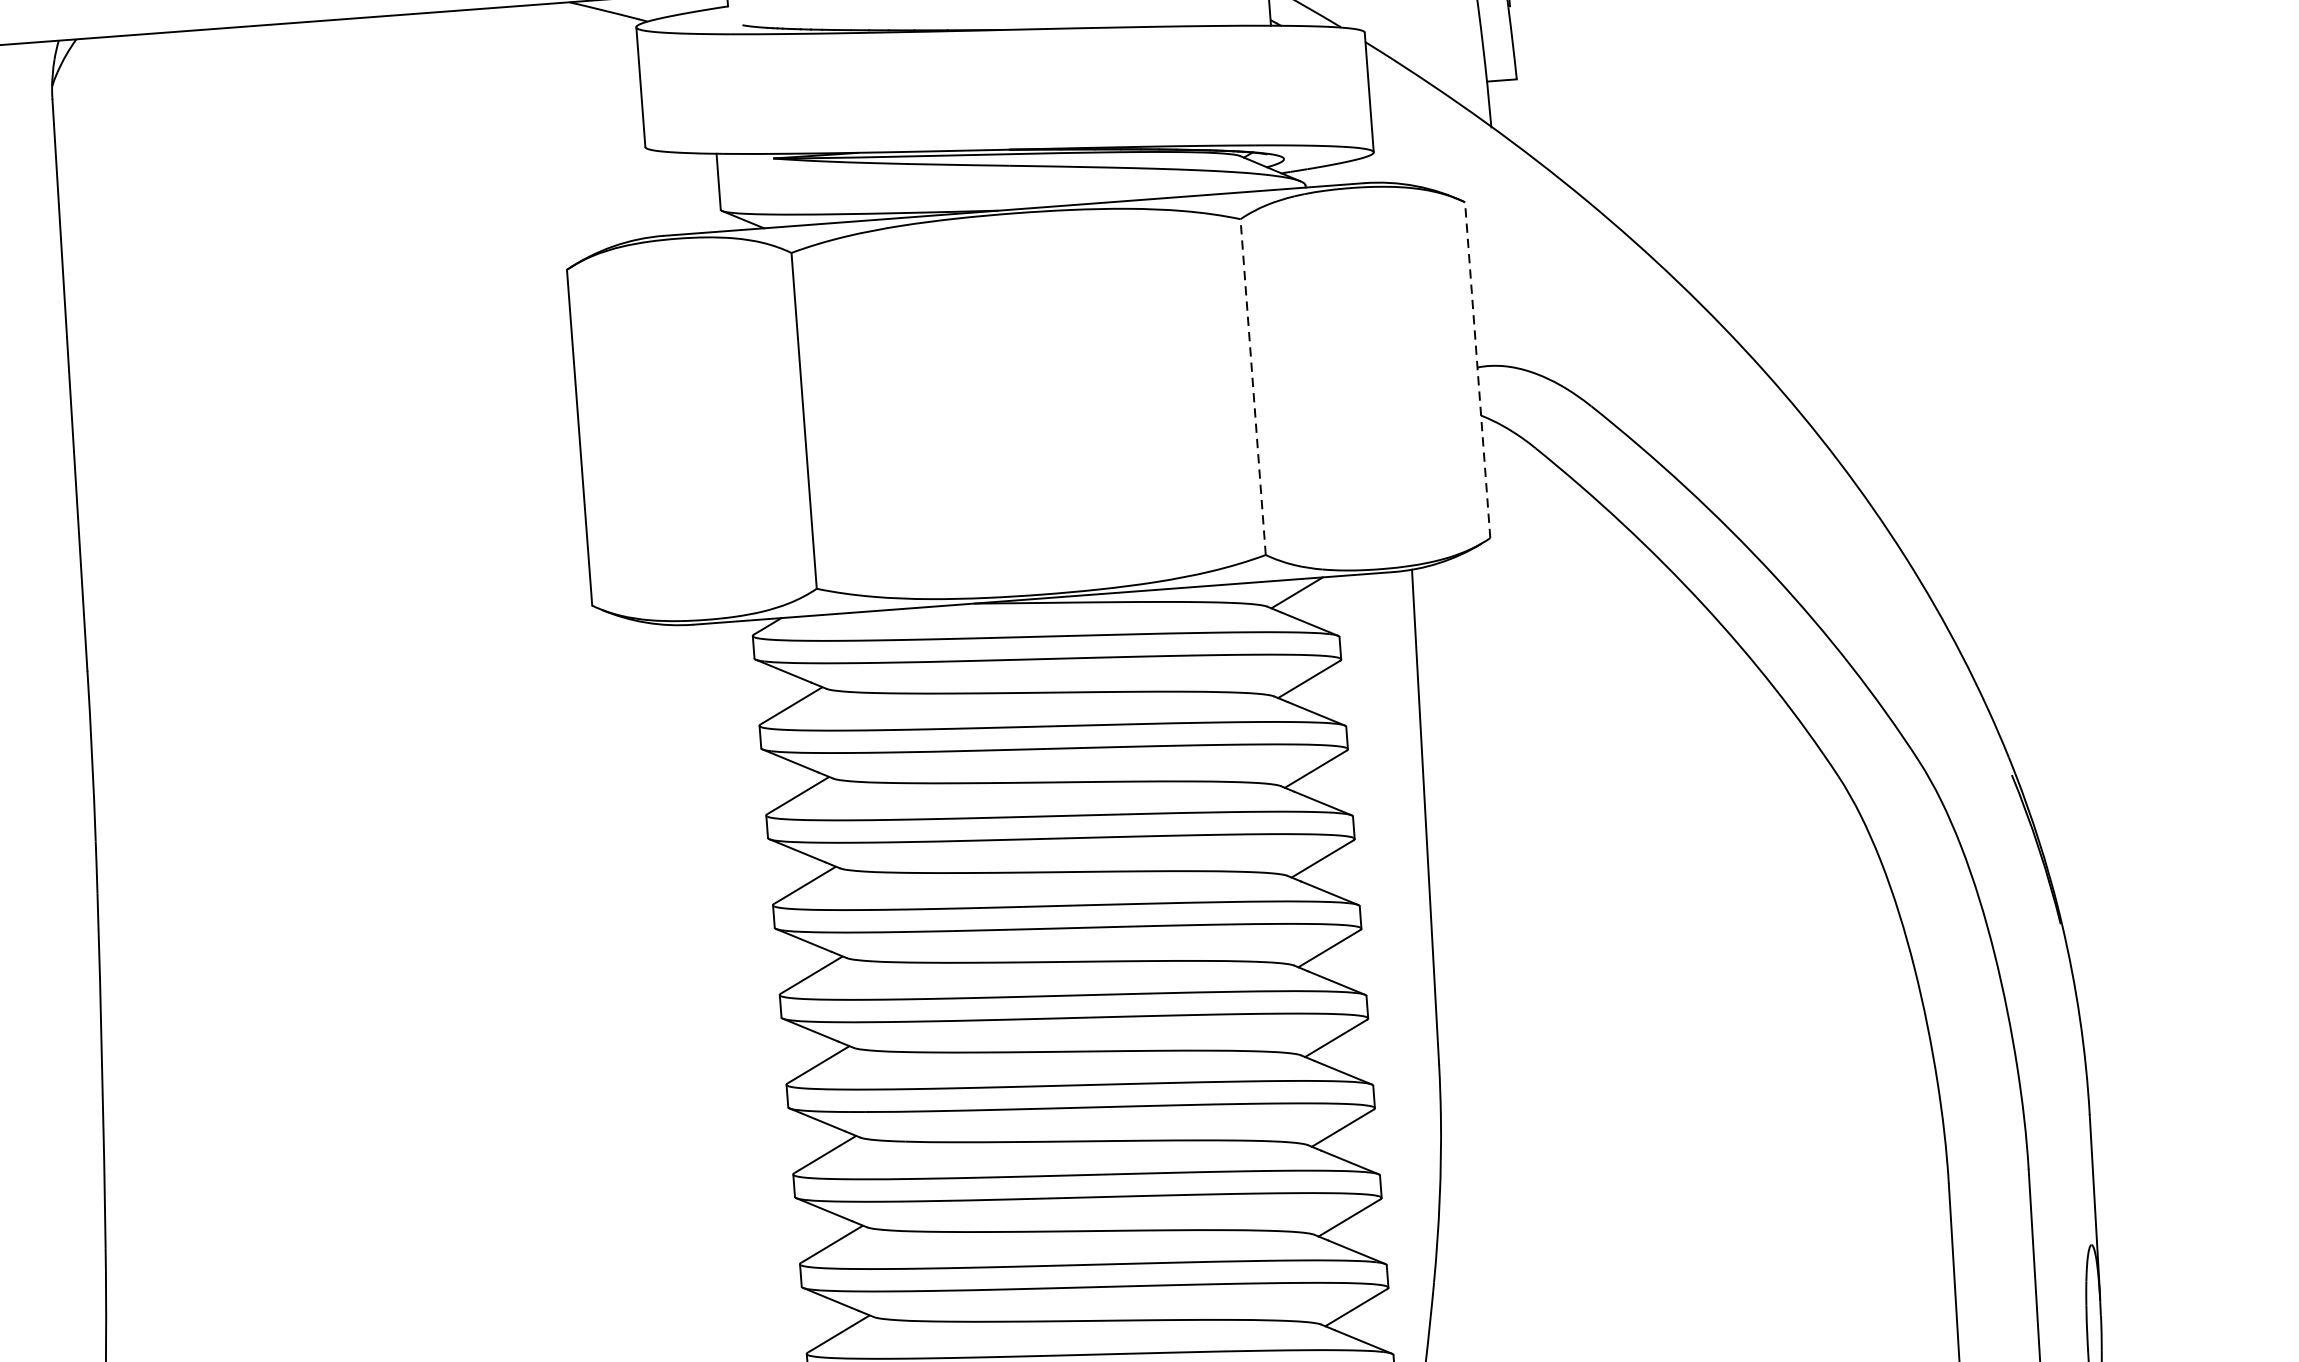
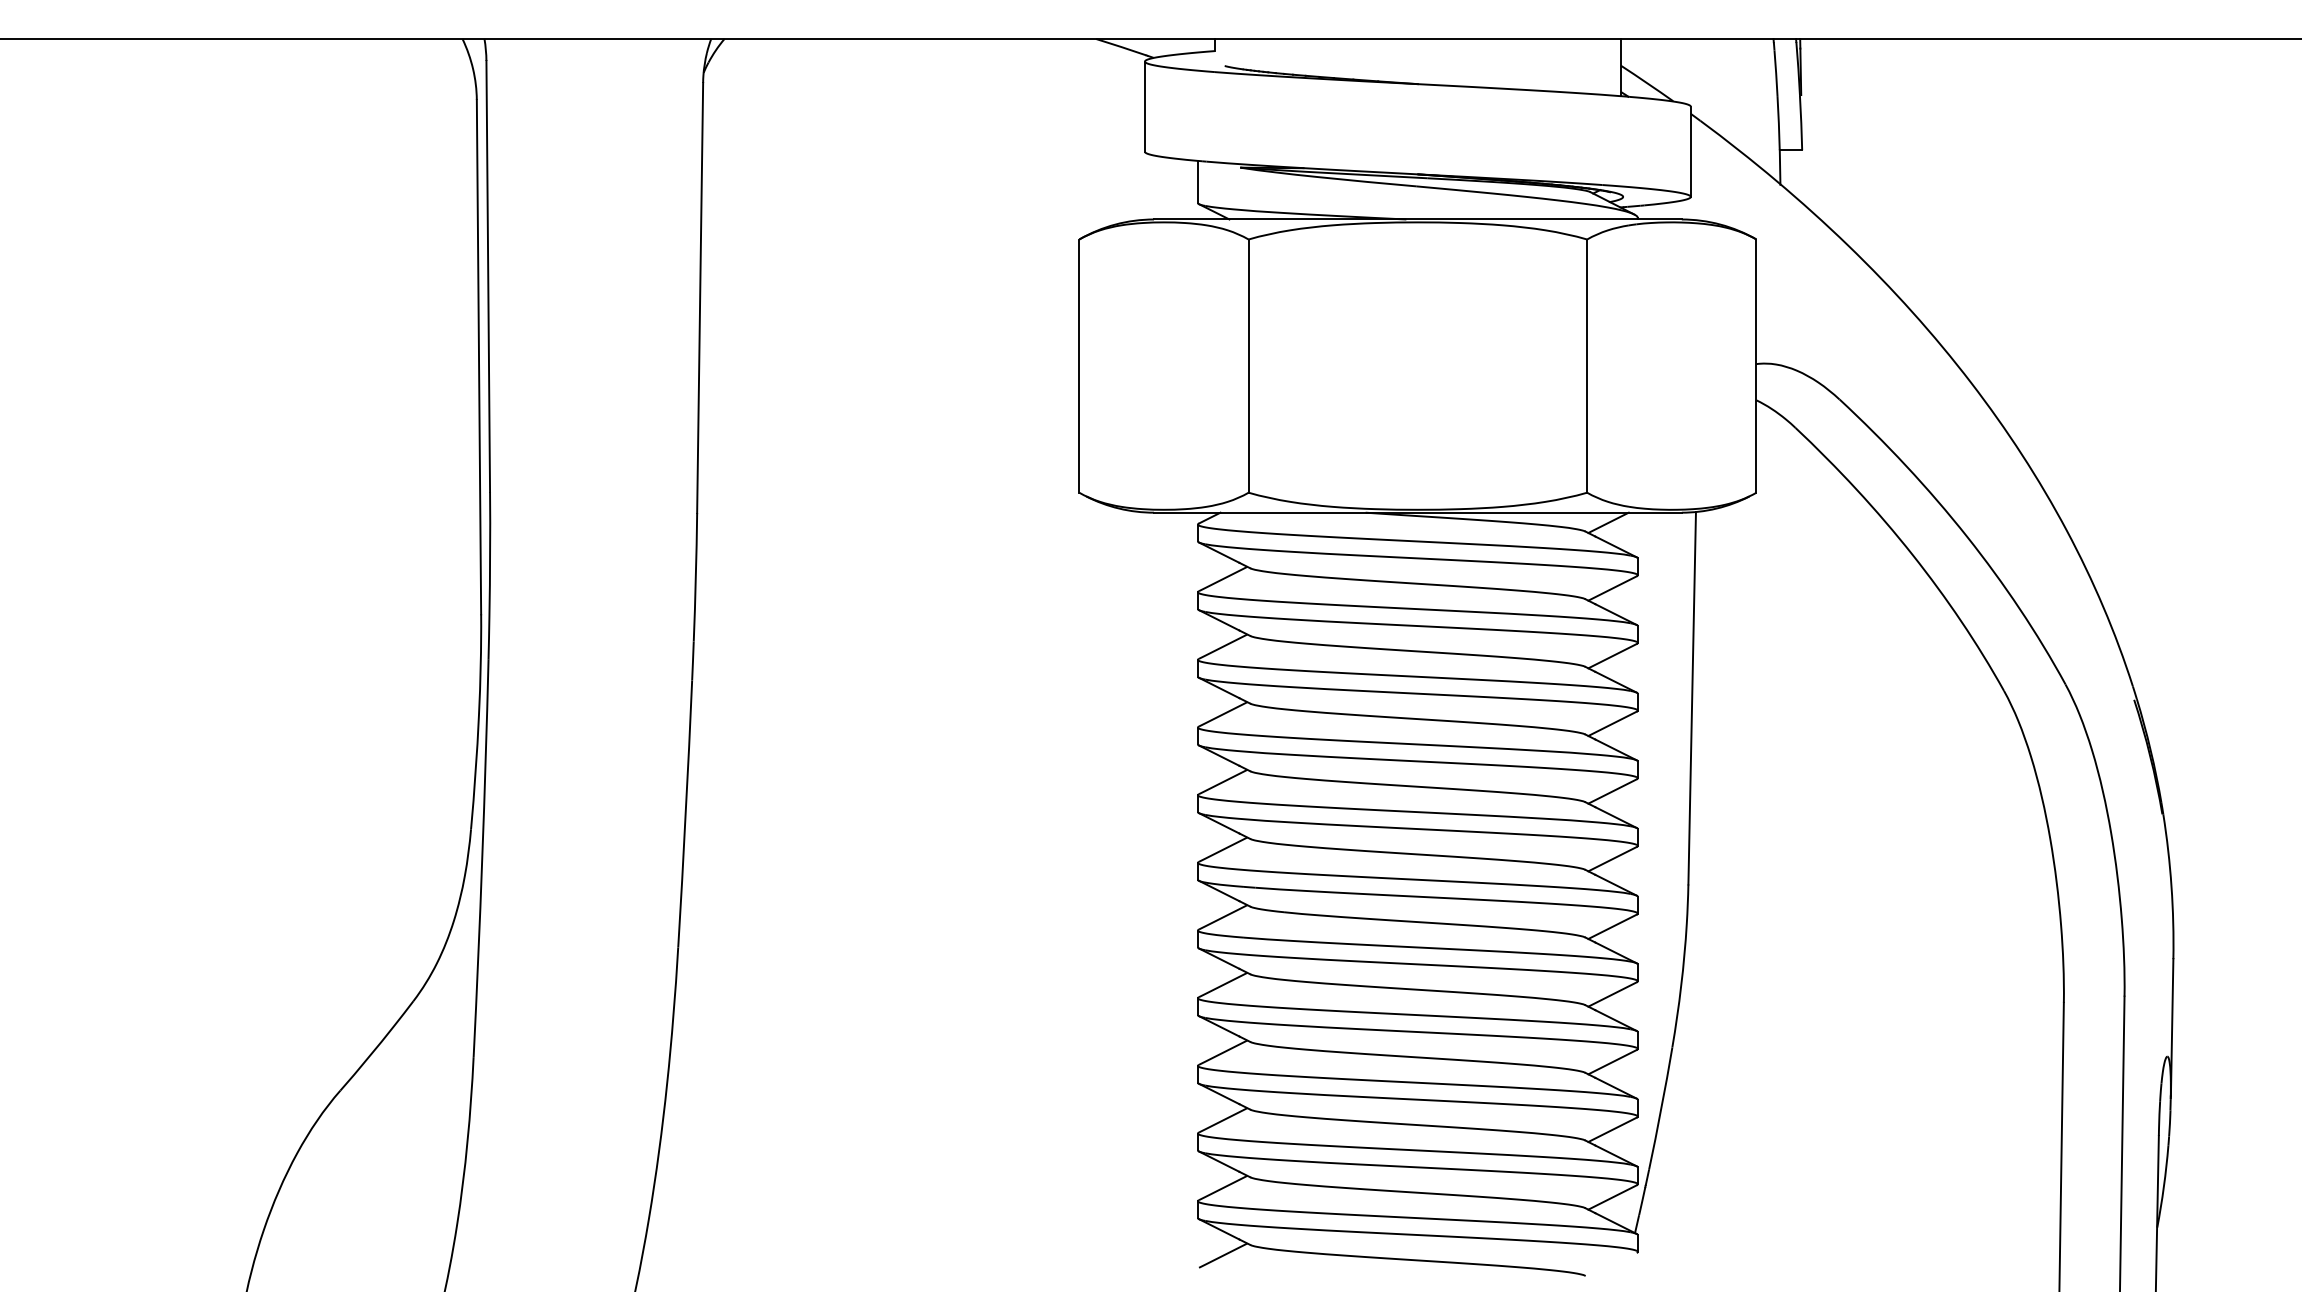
line: (1477, 370) -> (1756, 366), dashed -> solid
line: (1253, 387) -> (1587, 366), dashed -> solid

